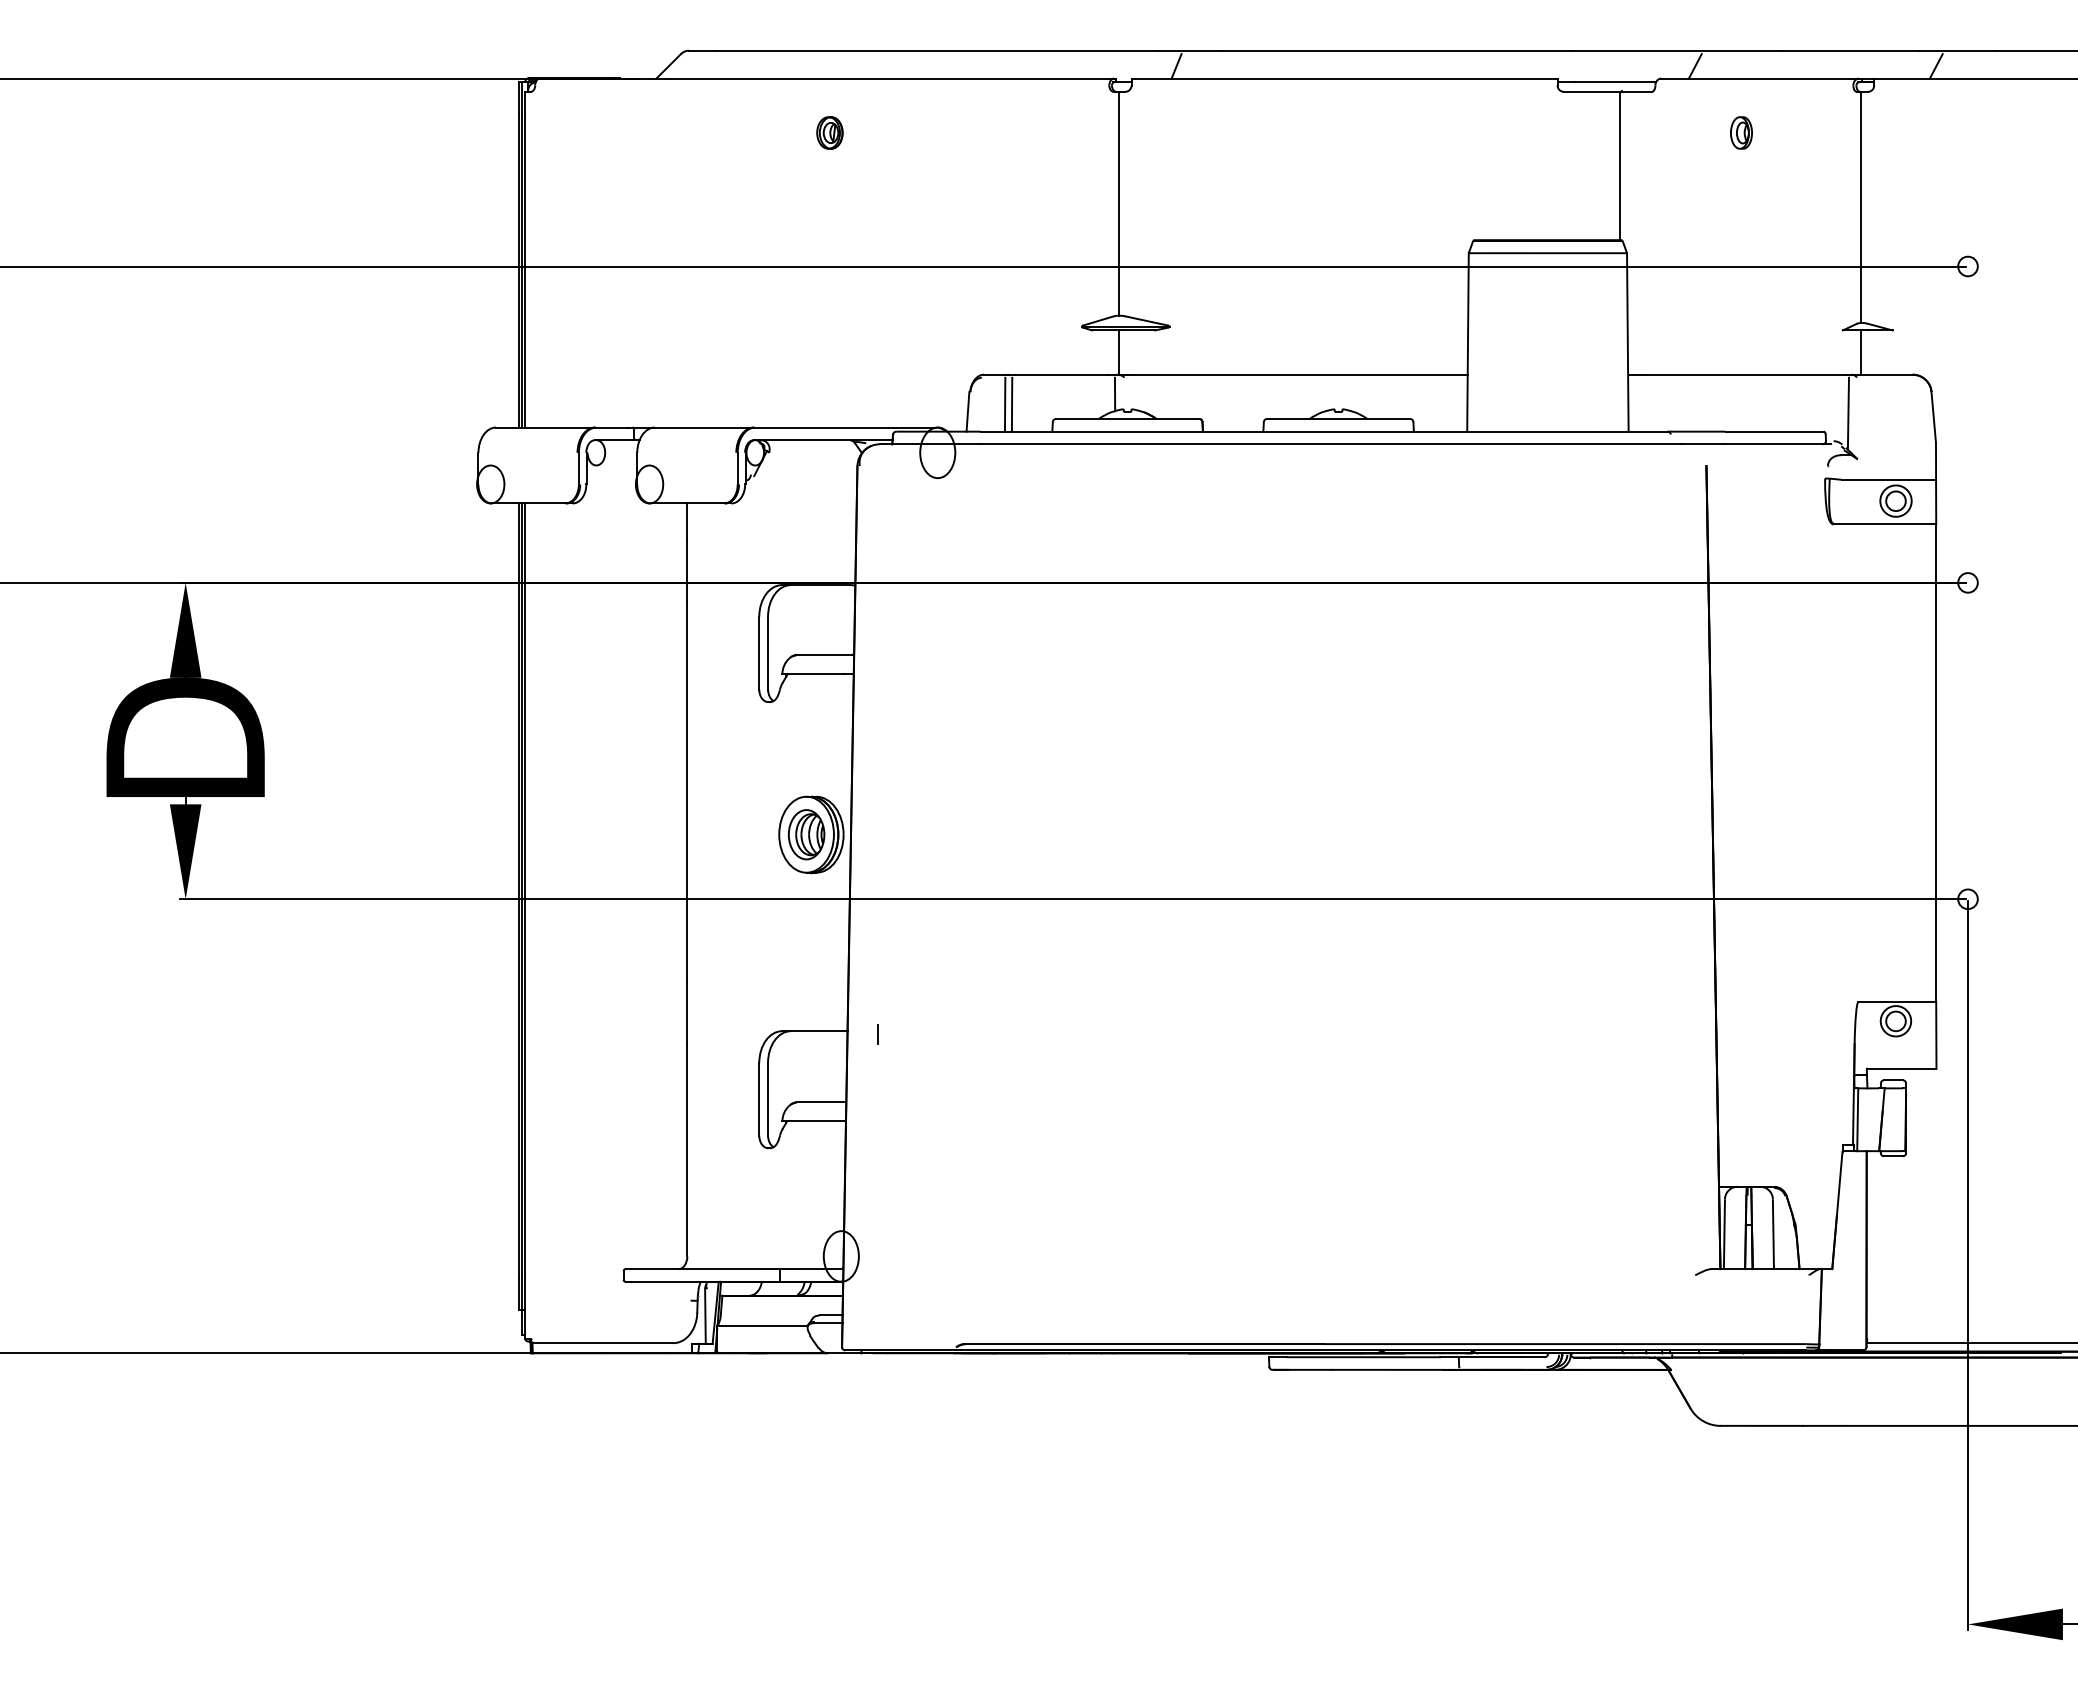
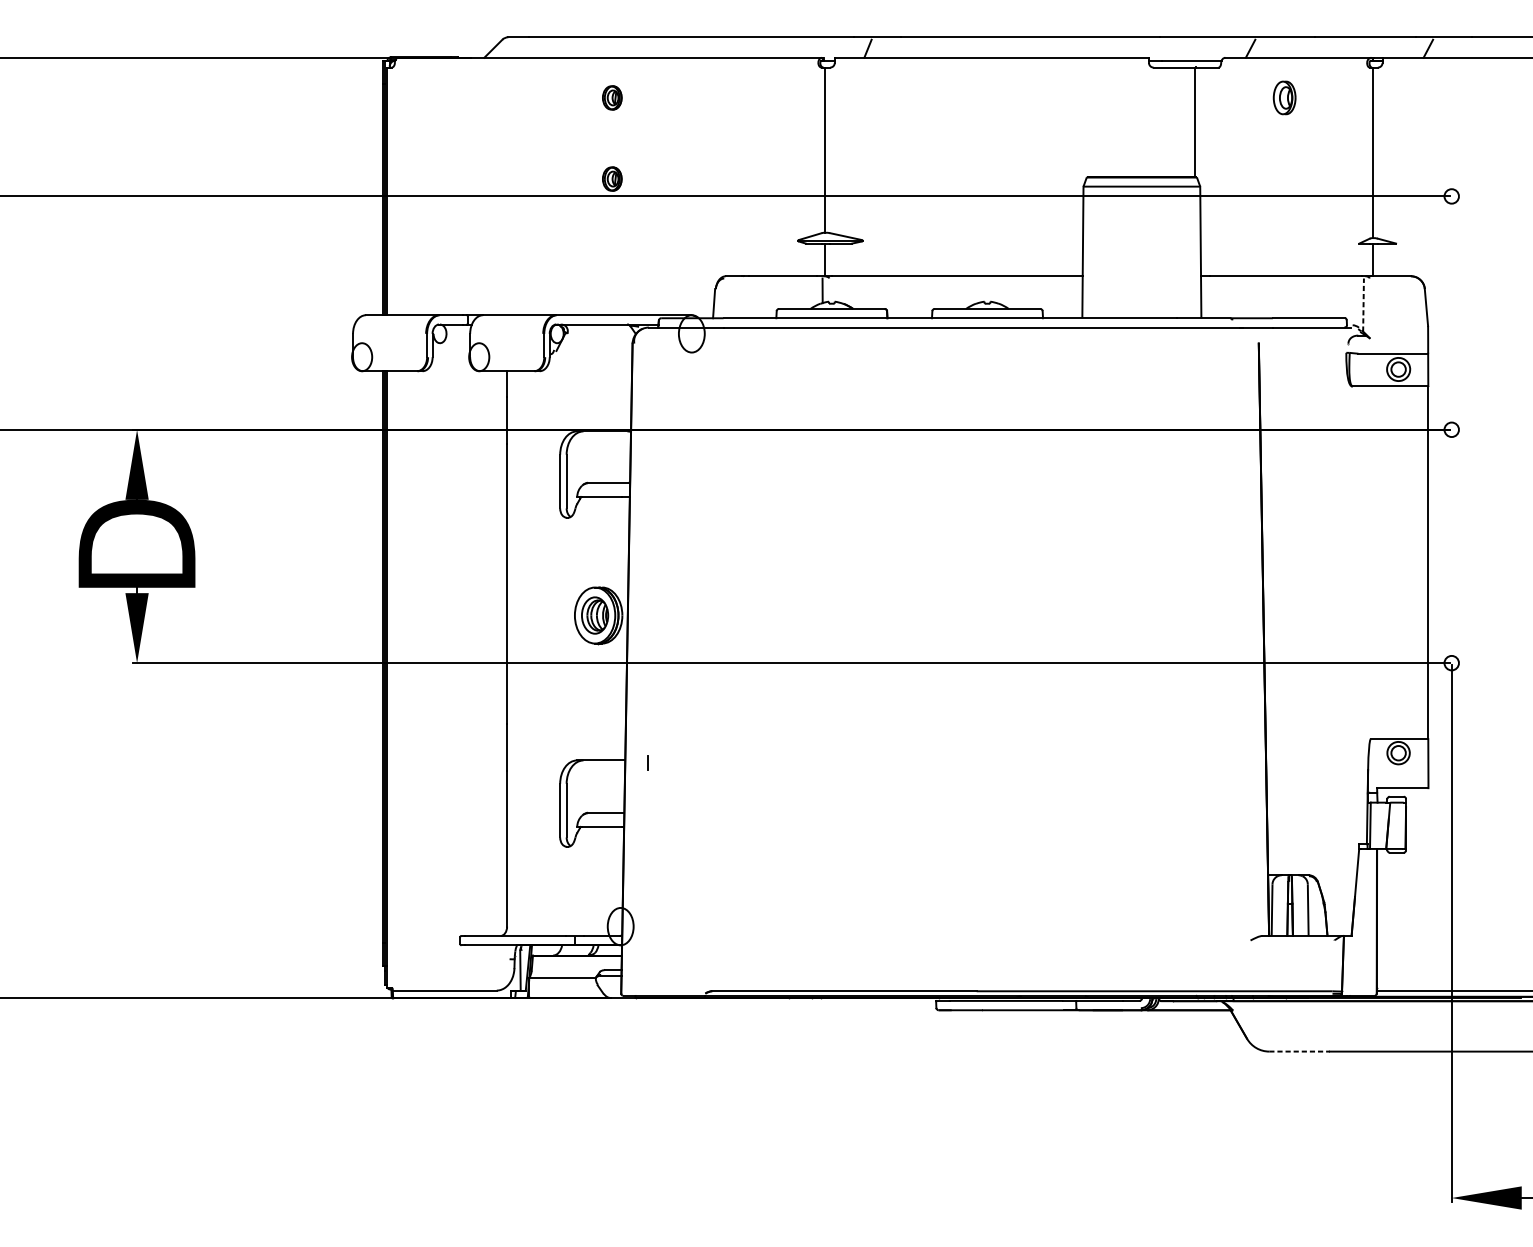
part: (1741, 132) -> (1284, 97), size x1.4
part: (829, 242) -> (611, 178), added
line: (1004, 404) -> (741, 298), removed
line: (1011, 404) -> (746, 298), removed
line: (1848, 413) -> (1363, 304), solid -> dashed
line: (1762, 1425) -> (1300, 1051), solid -> dashed

